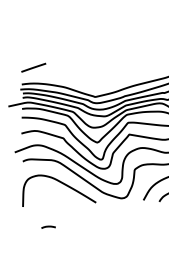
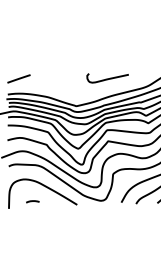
curve: (128, 67) -> (107, 78), added
curve: (48, 226) -> (32, 201), moved

